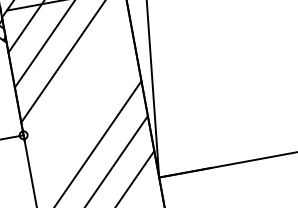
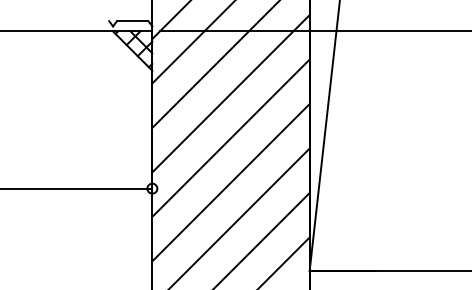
line: (77, 83) -> (230, 137), added
line: (84, 119) -> (230, 182), added

